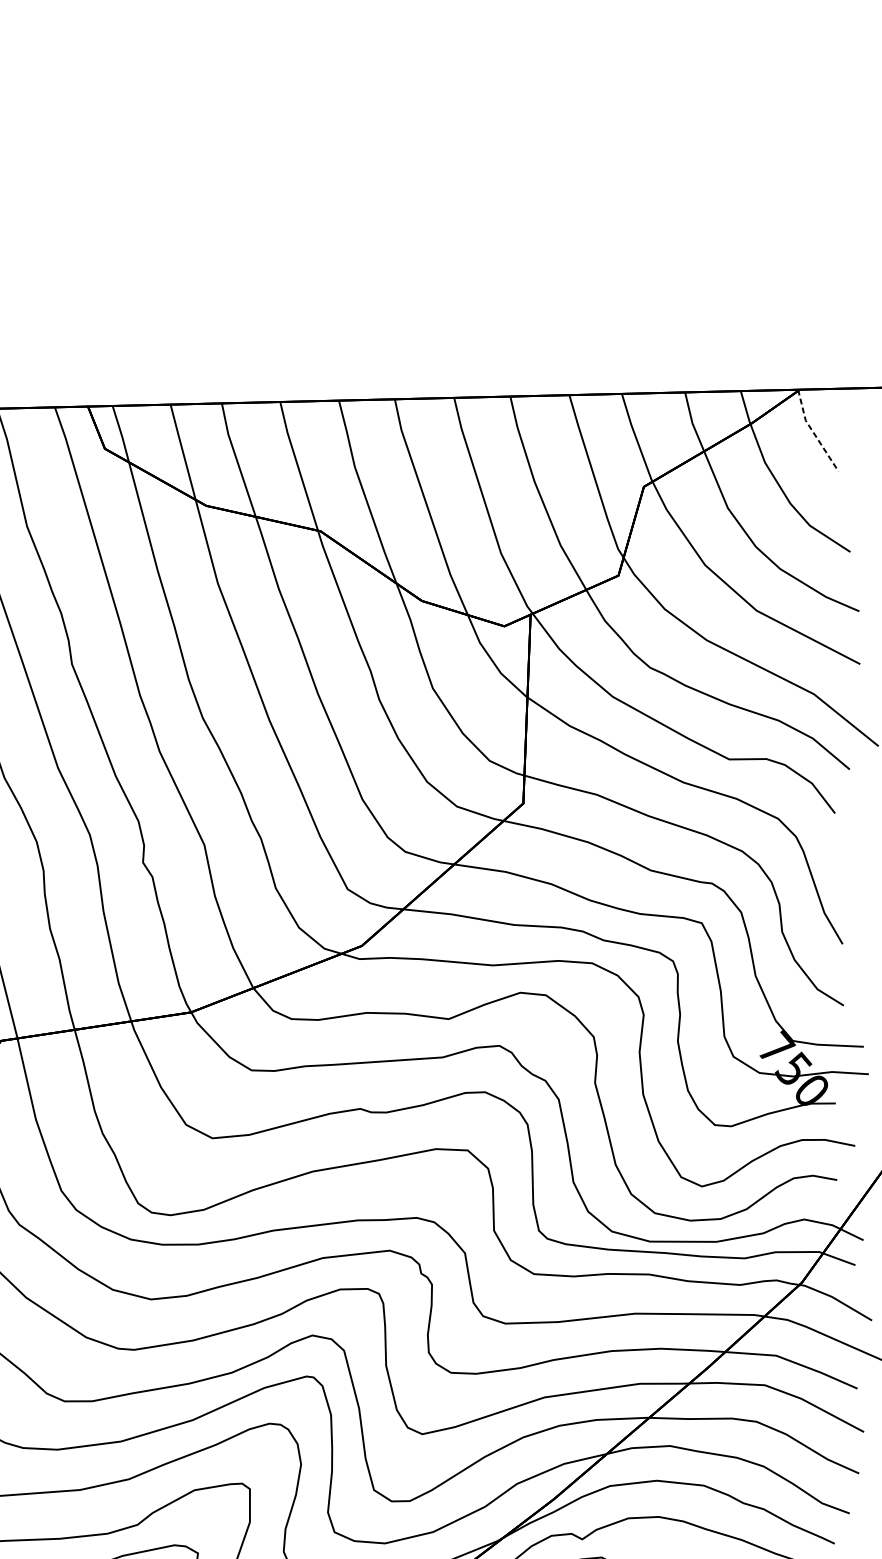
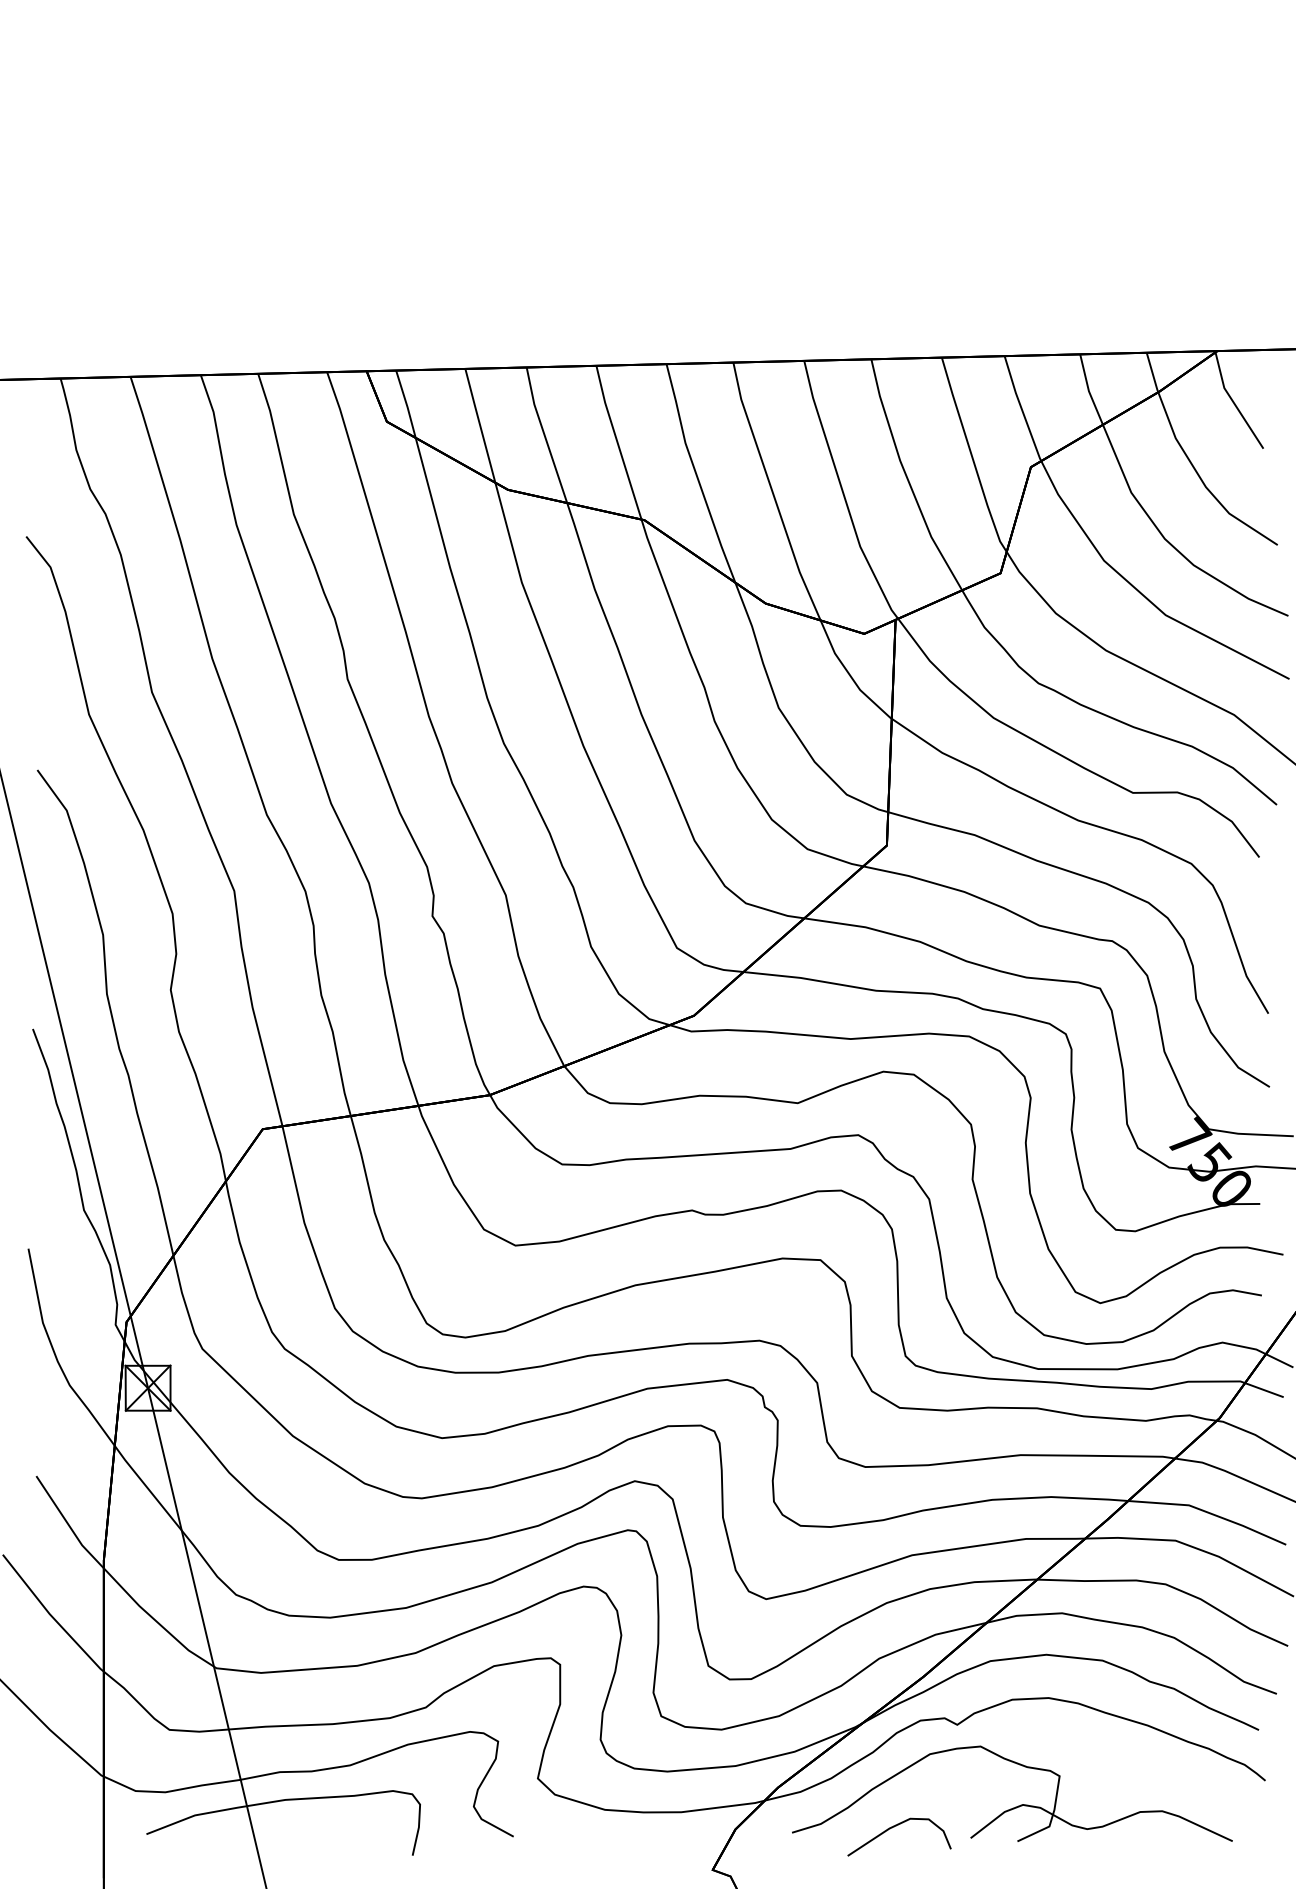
line: (813, 432) -> (1233, 402), dashed -> solid

